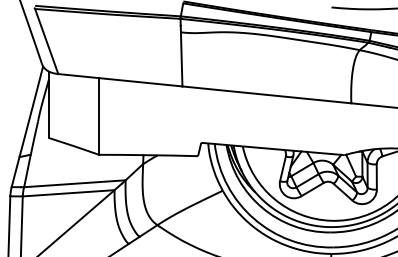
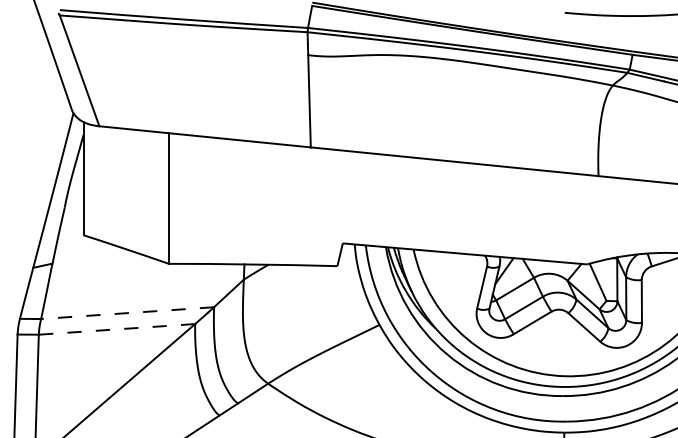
line: (74, 183) -> (126, 312), solid -> dashed
line: (68, 193) -> (116, 329), solid -> dashed

